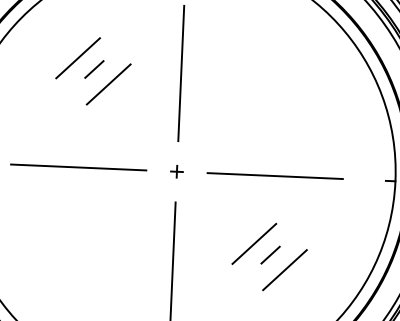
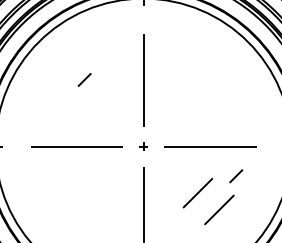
line: (78, 57) -> (73, 72), removed
line: (108, 84) -> (94, 89), removed
line: (270, 255) -> (236, 176), moved

